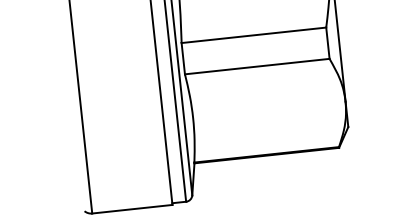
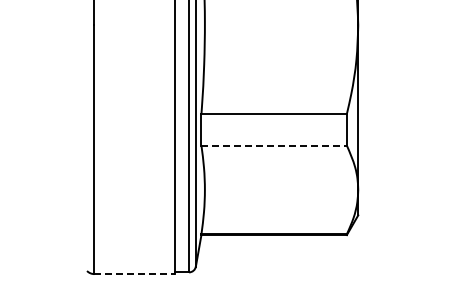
line: (257, 66) -> (274, 145), solid -> dashed
line: (133, 209) -> (135, 274), solid -> dashed

